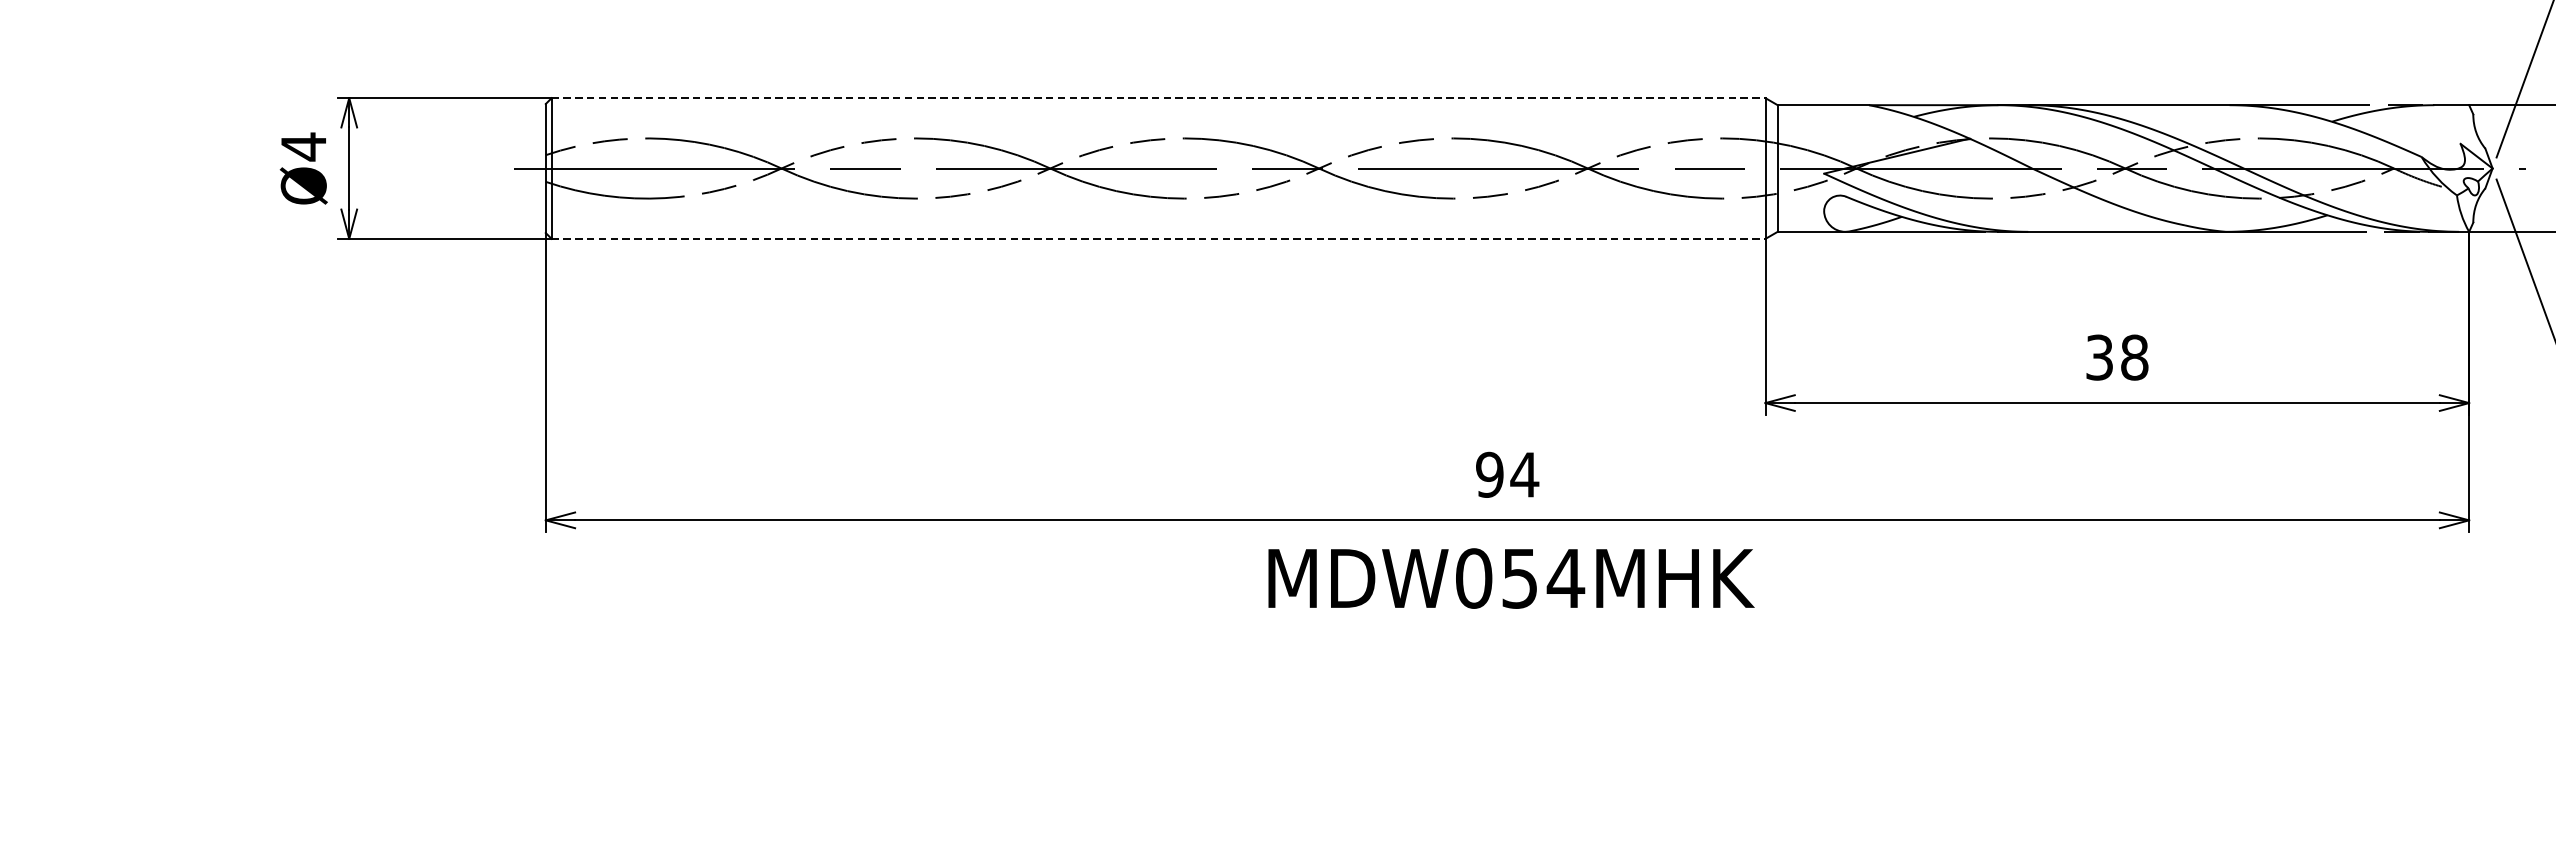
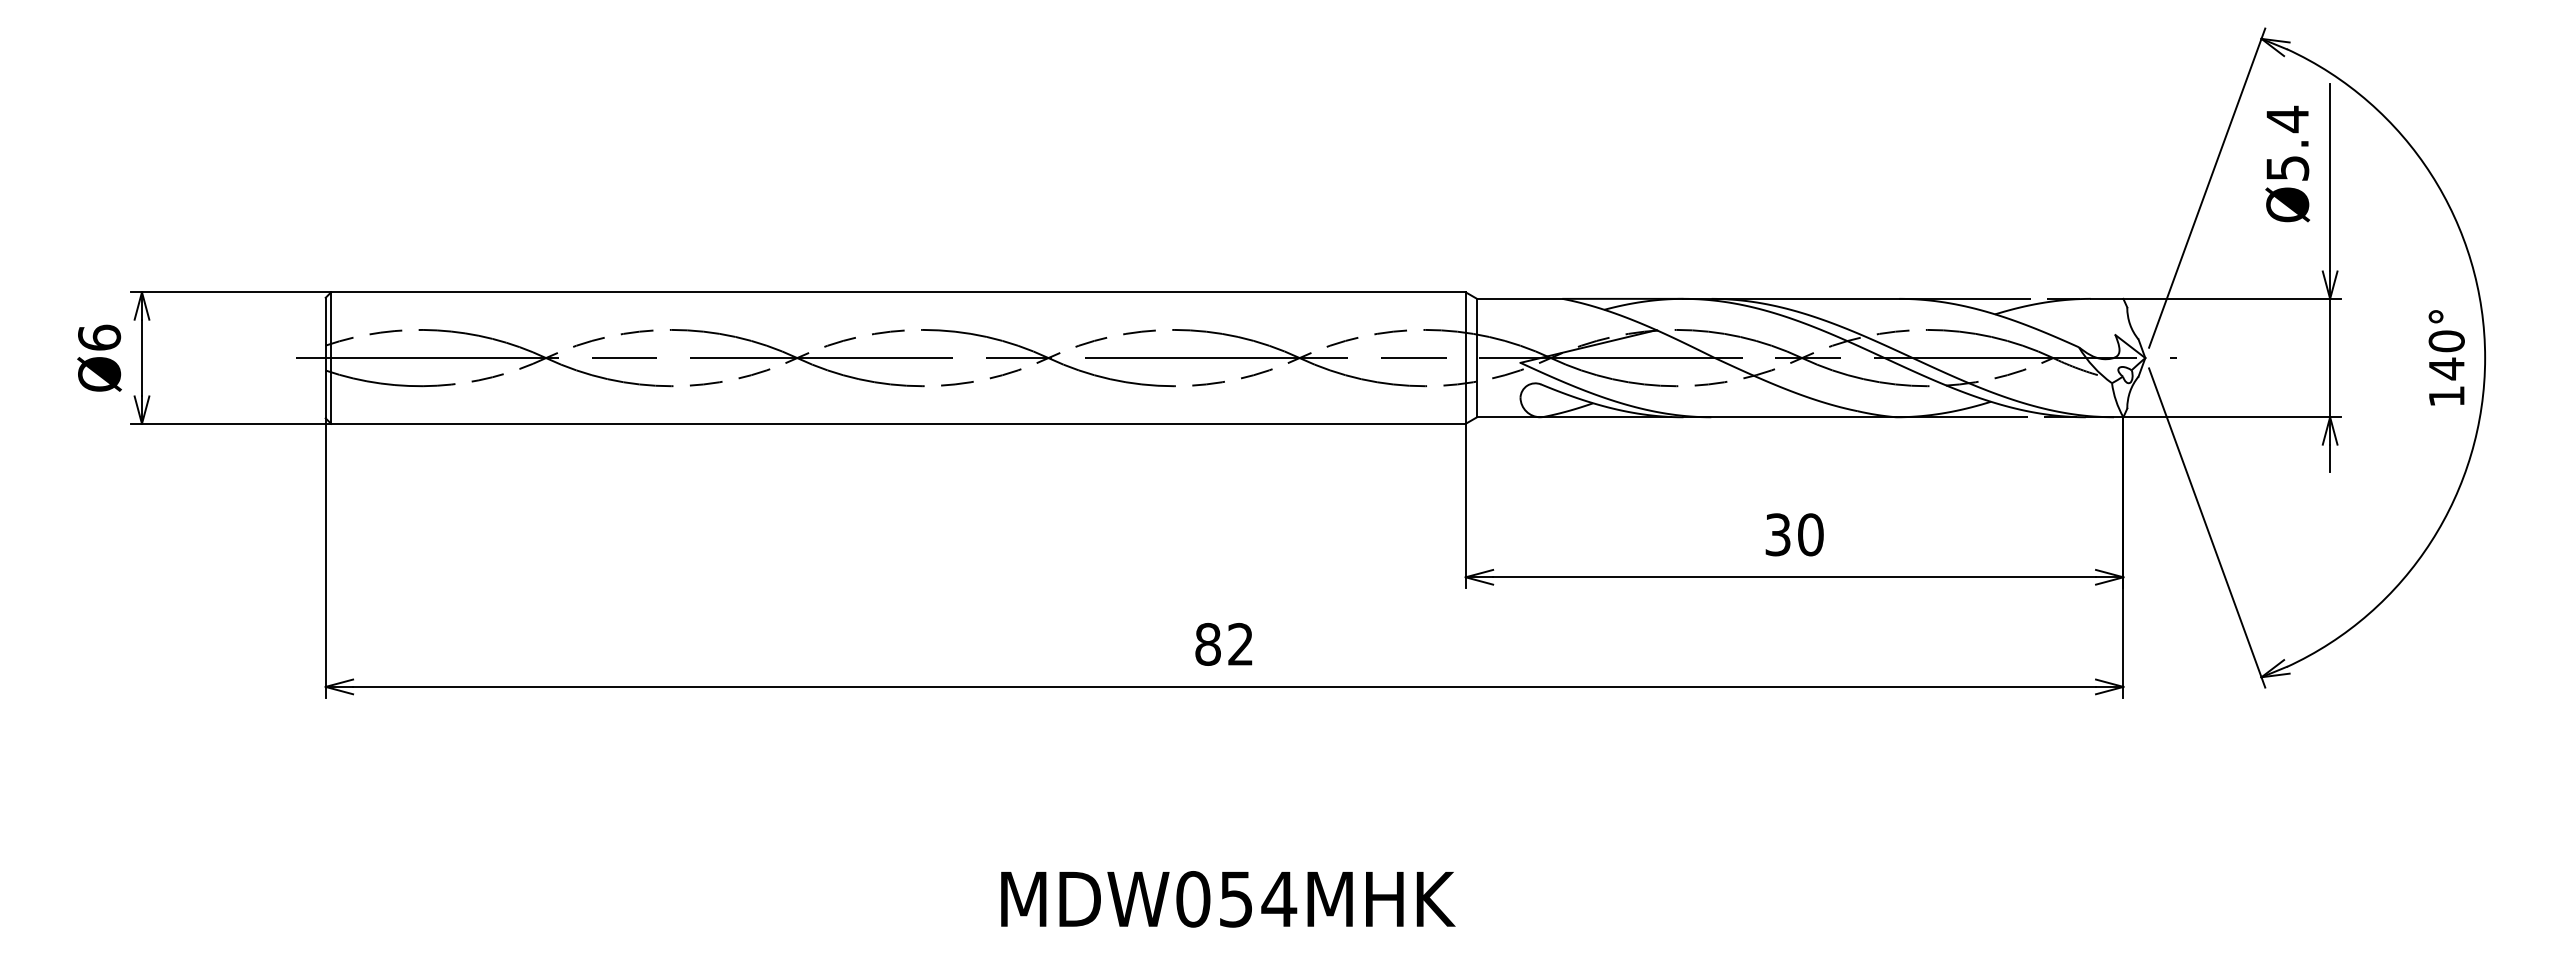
line: (1158, 98) -> (898, 292), dashed -> solid
text: (303, 146) -> (99, 337), Ø4 -> Ø6
line: (1158, 238) -> (898, 423), dashed -> solid
text: (2134, 357) -> (1810, 534), 38 -> 30
text: (1507, 473) -> (1224, 643), 94 -> 82
text: (1511, 578) -> (1228, 899), moved

